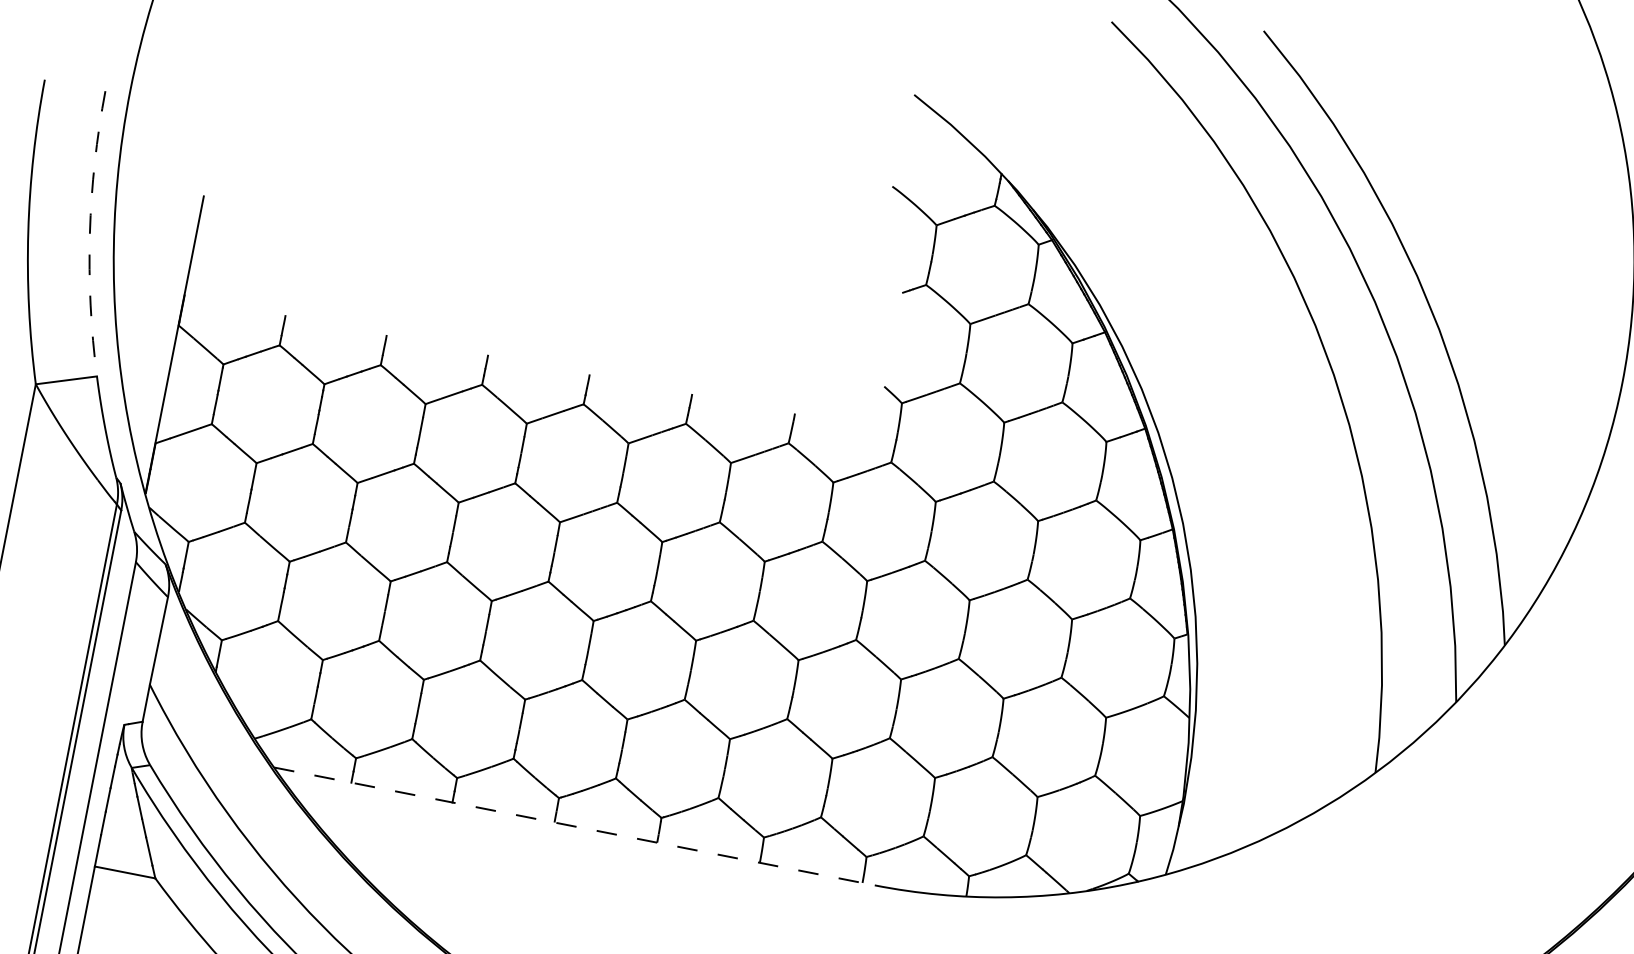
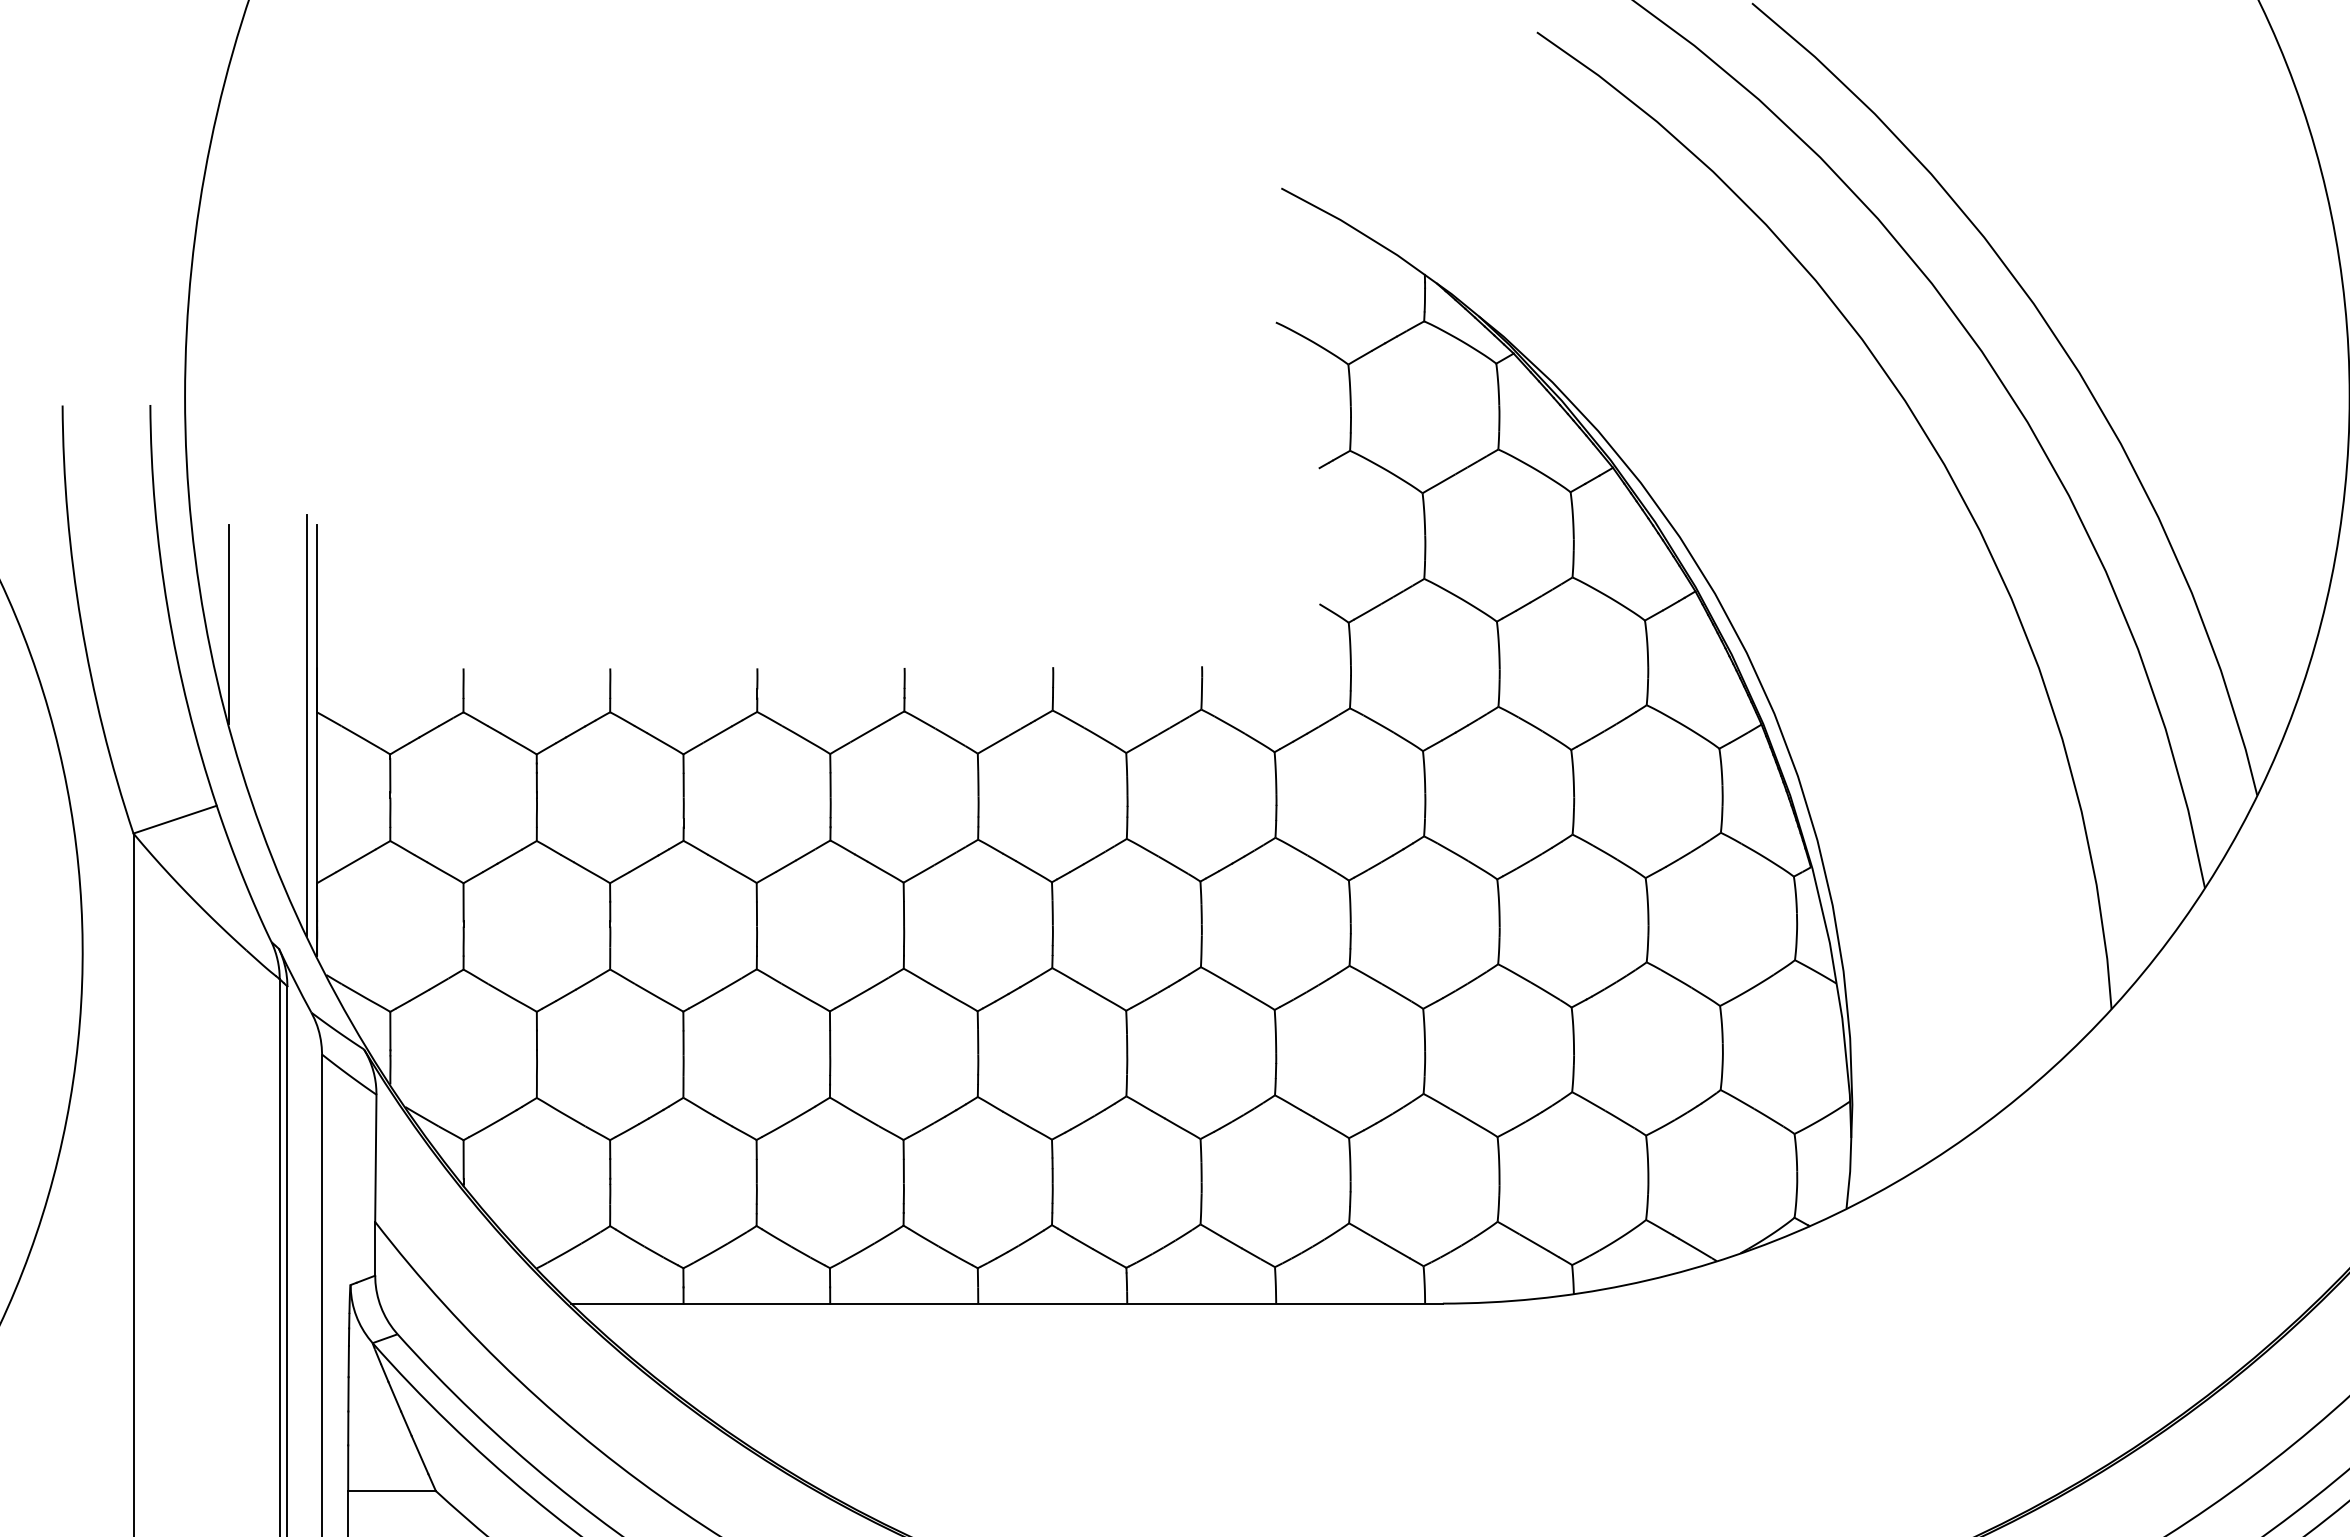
arc: (89, 233) -> (167, 608), dashed -> solid
line: (129, 253) -> (228, 624), added
line: (169, 333) -> (306, 725), added
line: (574, 826) -> (1007, 1303), dashed -> solid

